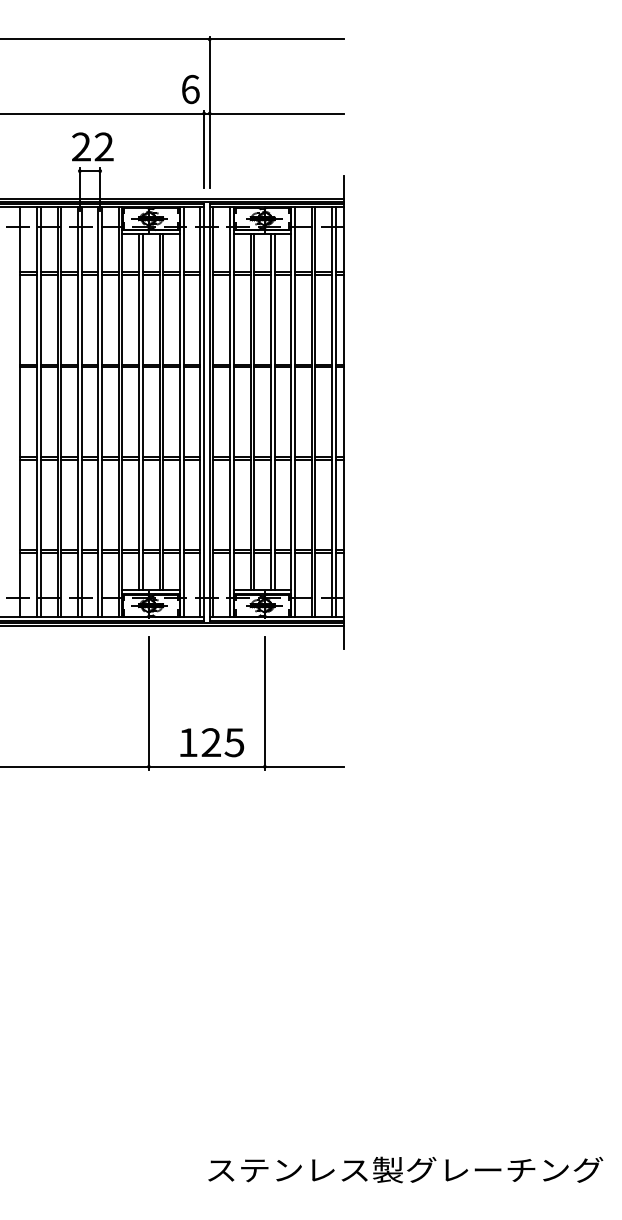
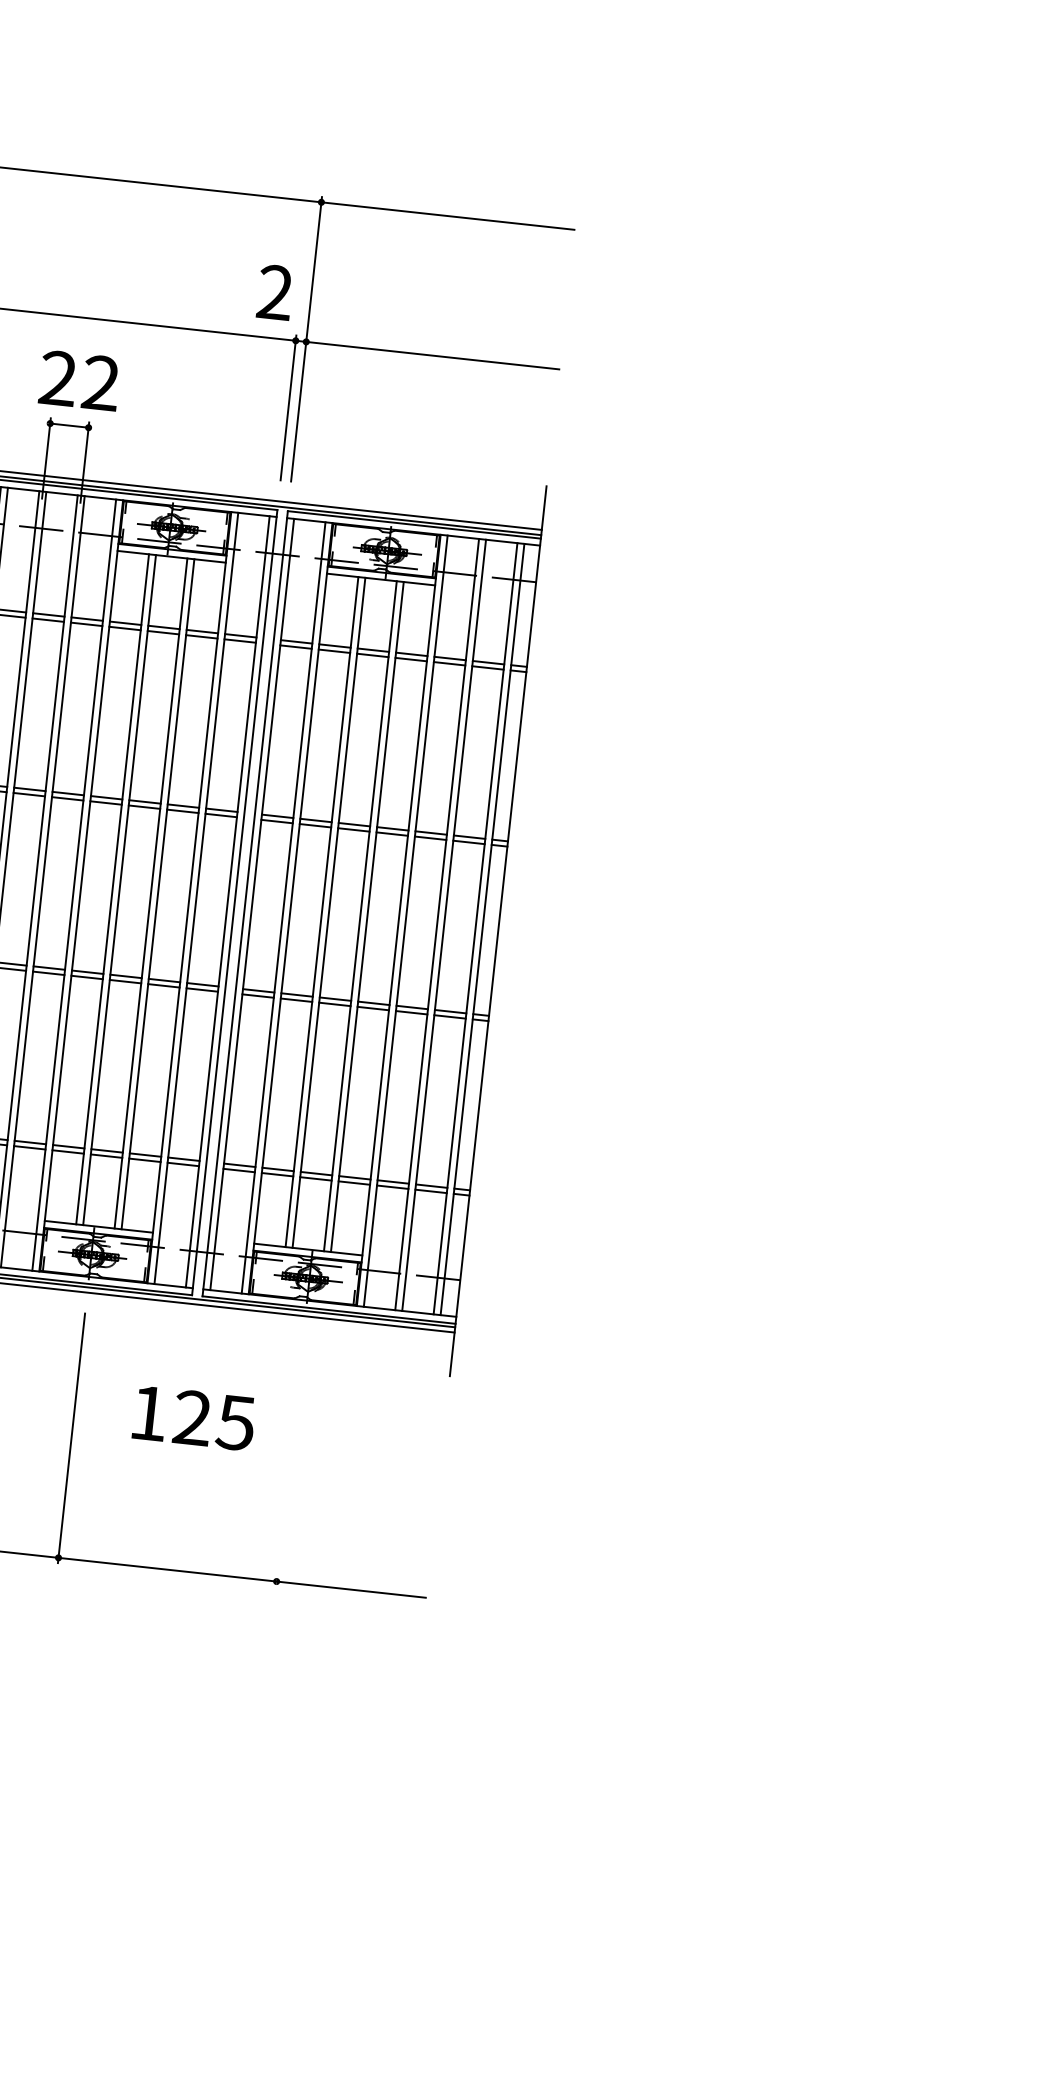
text: (190, 89) -> (275, 292), 6 -> 2
line: (264, 702) -> (289, 1460), removed
text: (212, 742) -> (194, 1418), moved

